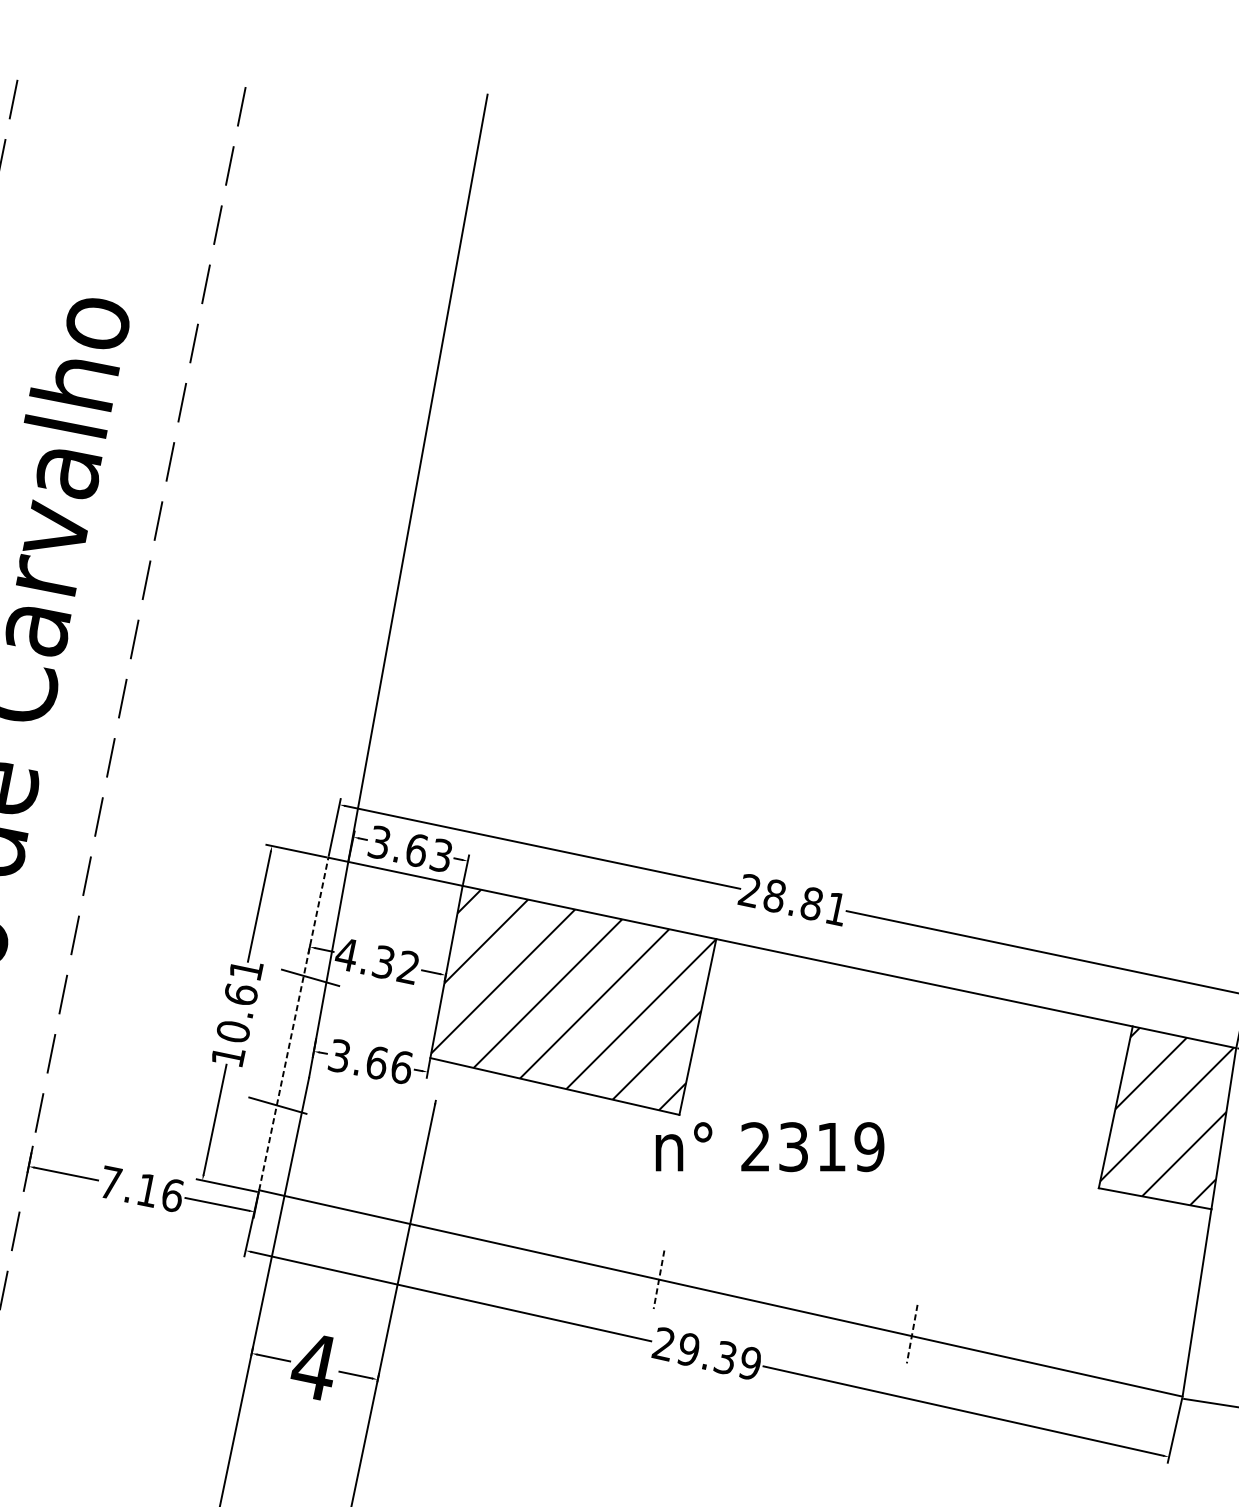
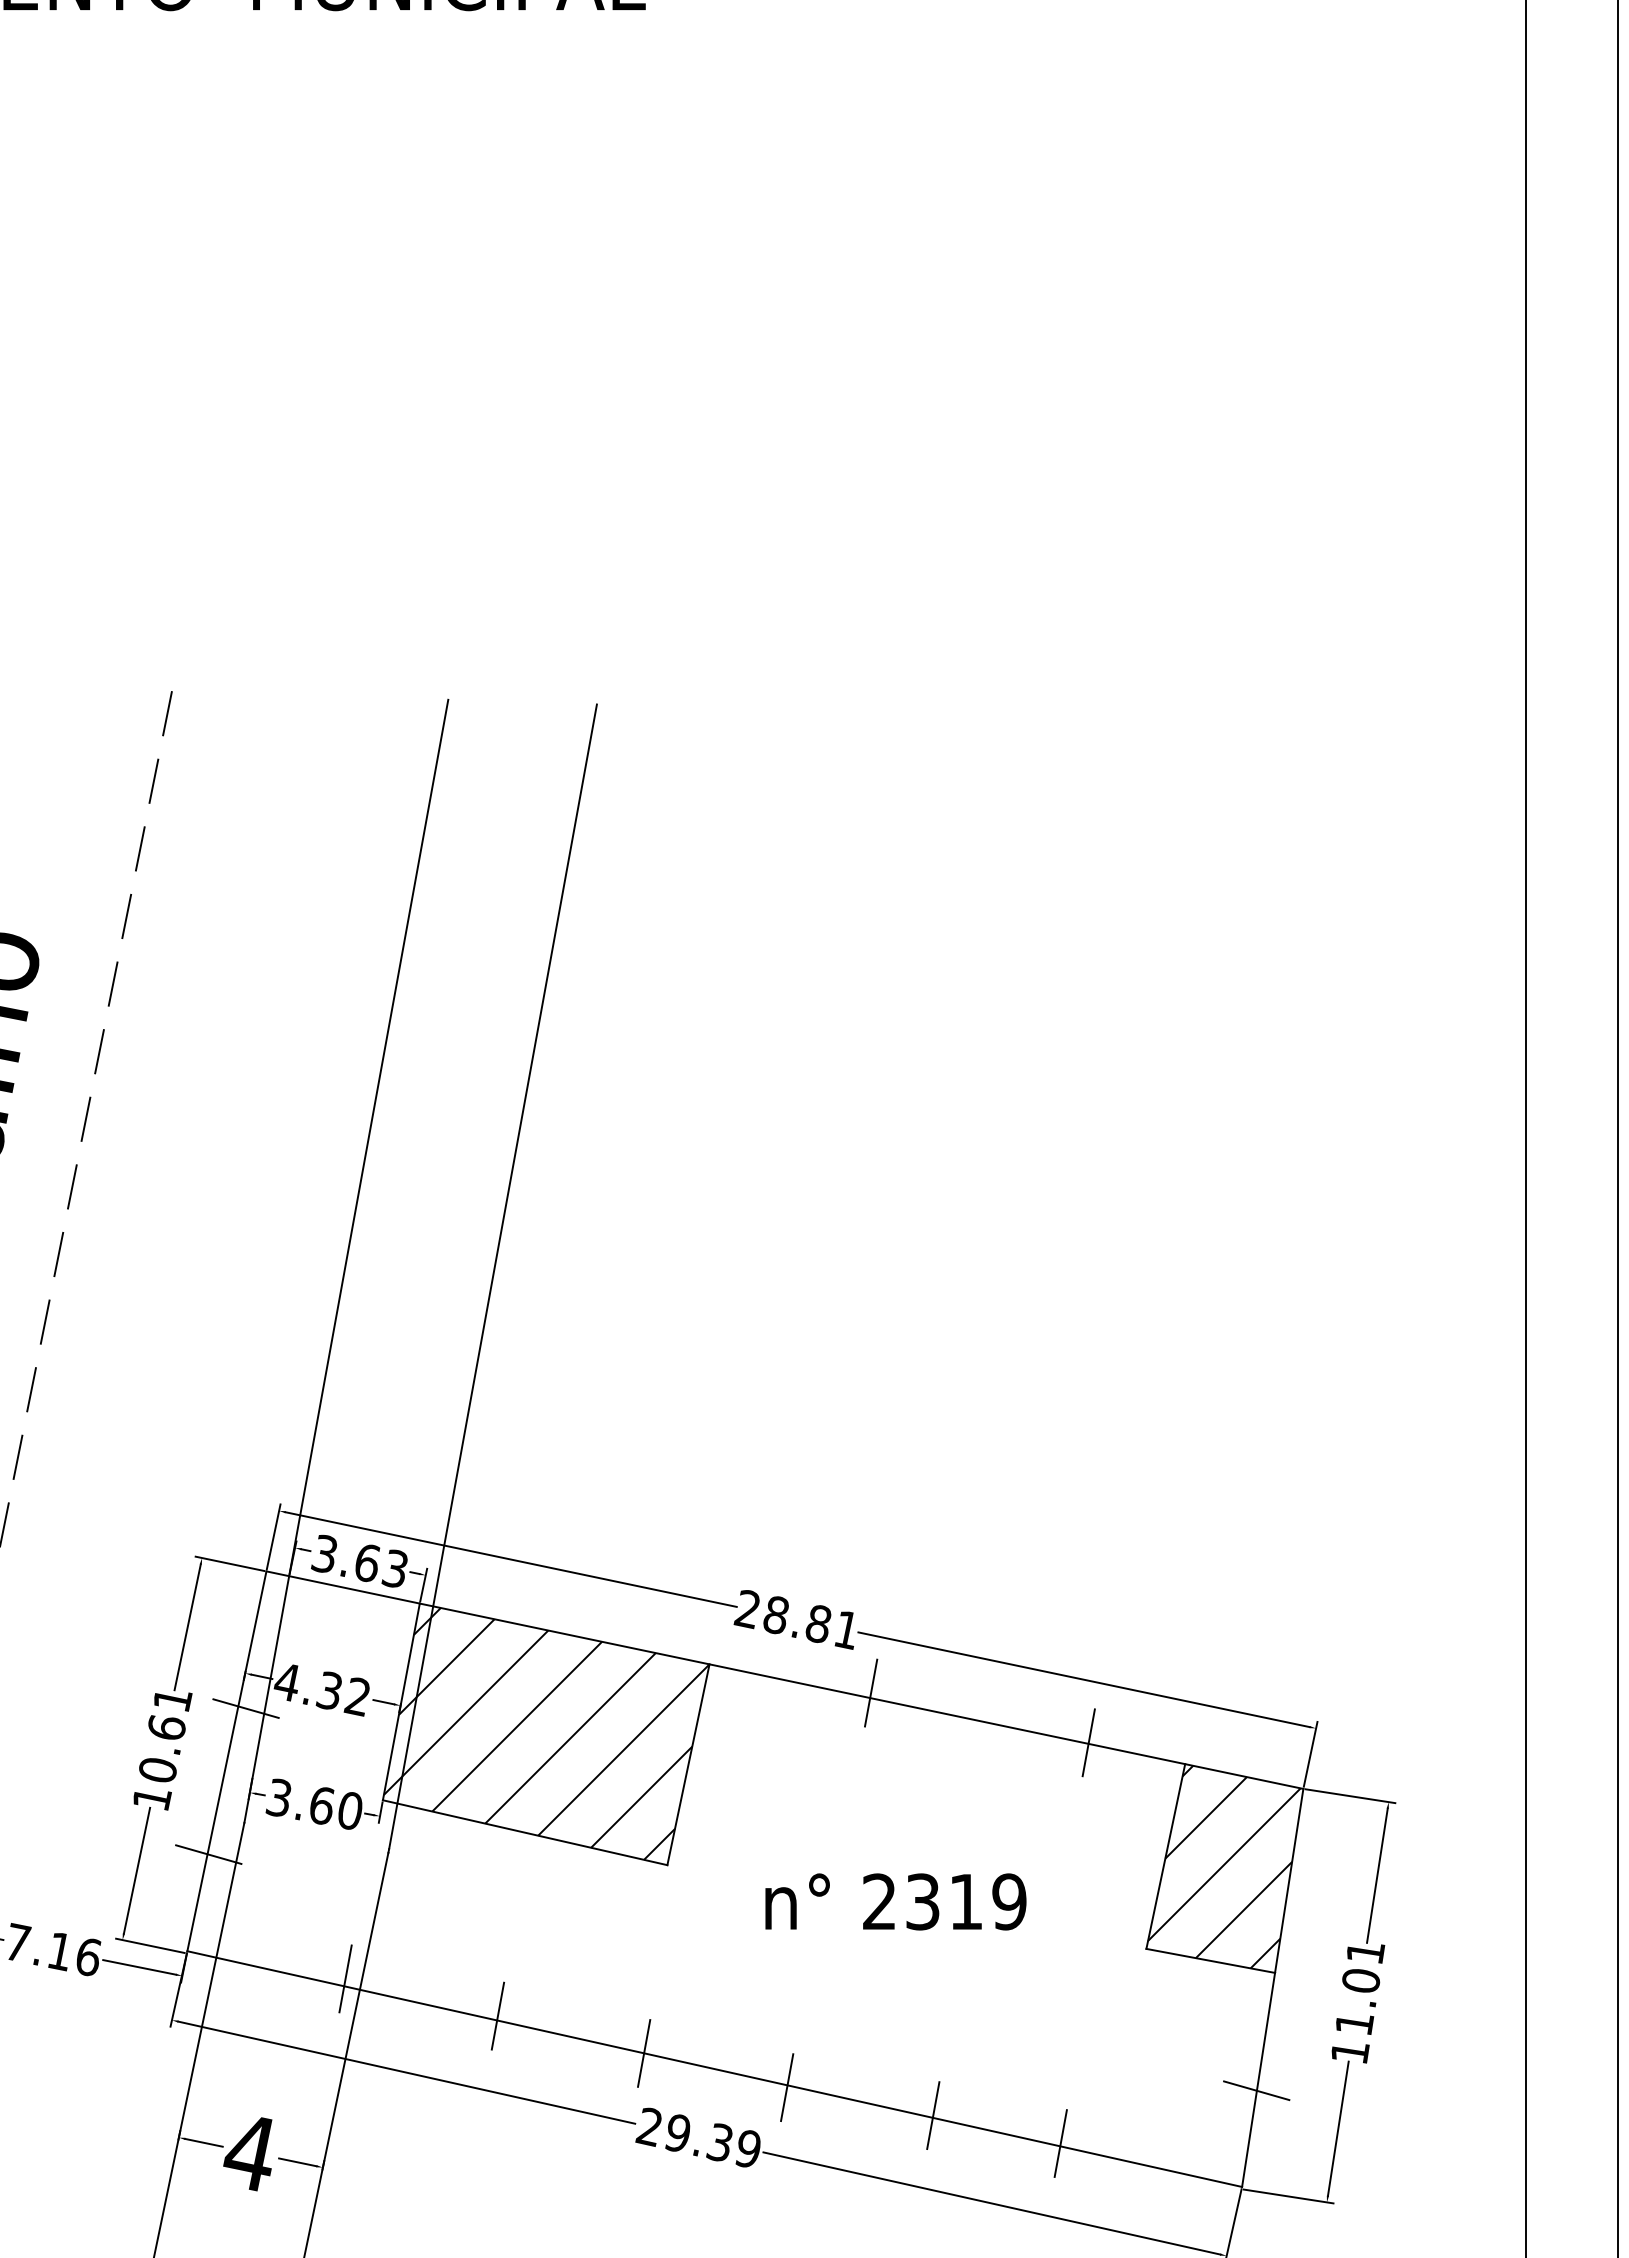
line: (526, 599) -> (492, 1276), added
line: (858, 963) -> (871, 1692), added
line: (1048, 1007) -> (1088, 1742), added
line: (293, 1024) -> (226, 1761), dashed -> solid
text: (401, 1067) -> (350, 1810), 3.66 -> 3.60
text: (769, 1146) -> (895, 1901), moved
line: (397, 1214) -> (345, 1978), added
line: (530, 1246) -> (497, 2015), added
line: (659, 1279) -> (644, 2053), dashed -> solid
line: (784, 1309) -> (787, 2087), added
line: (1195, 1312) -> (1256, 2090), added
line: (912, 1334) -> (933, 2115), dashed -> solid
line: (1023, 1358) -> (1060, 2143), added

